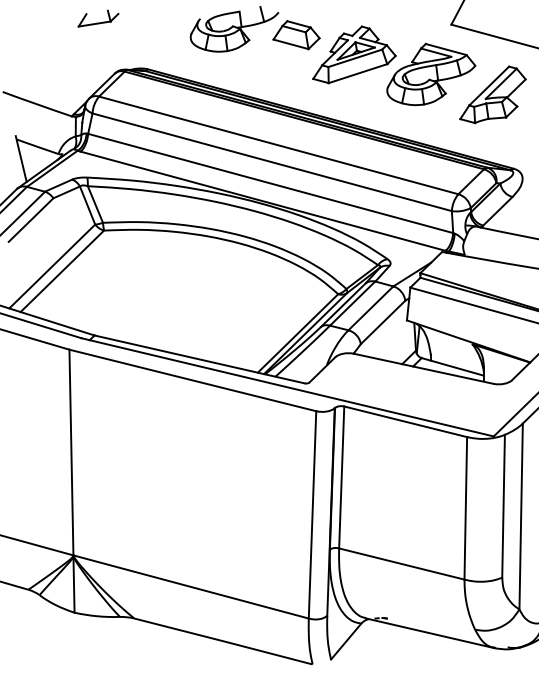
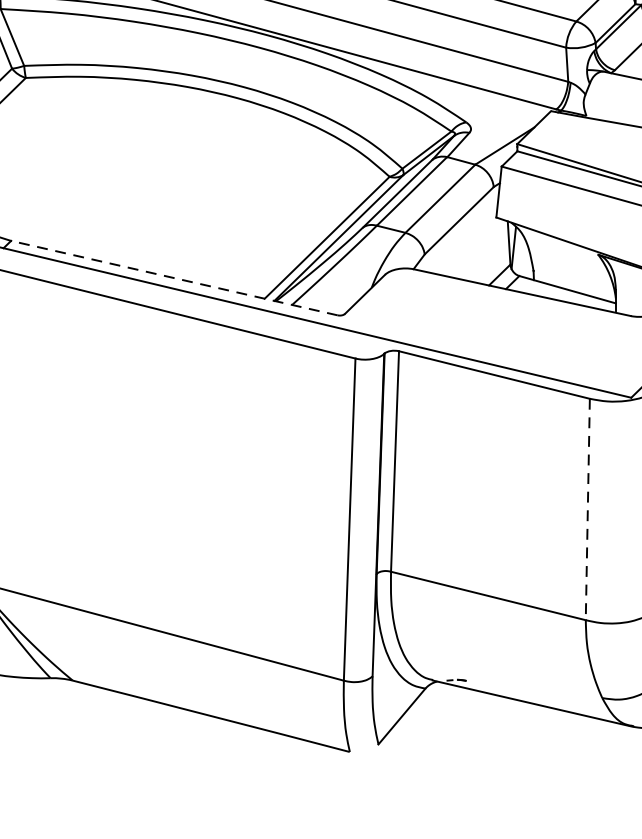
line: (199, 359) -> (174, 278), solid -> dashed
line: (465, 508) -> (587, 509), solid -> dashed

